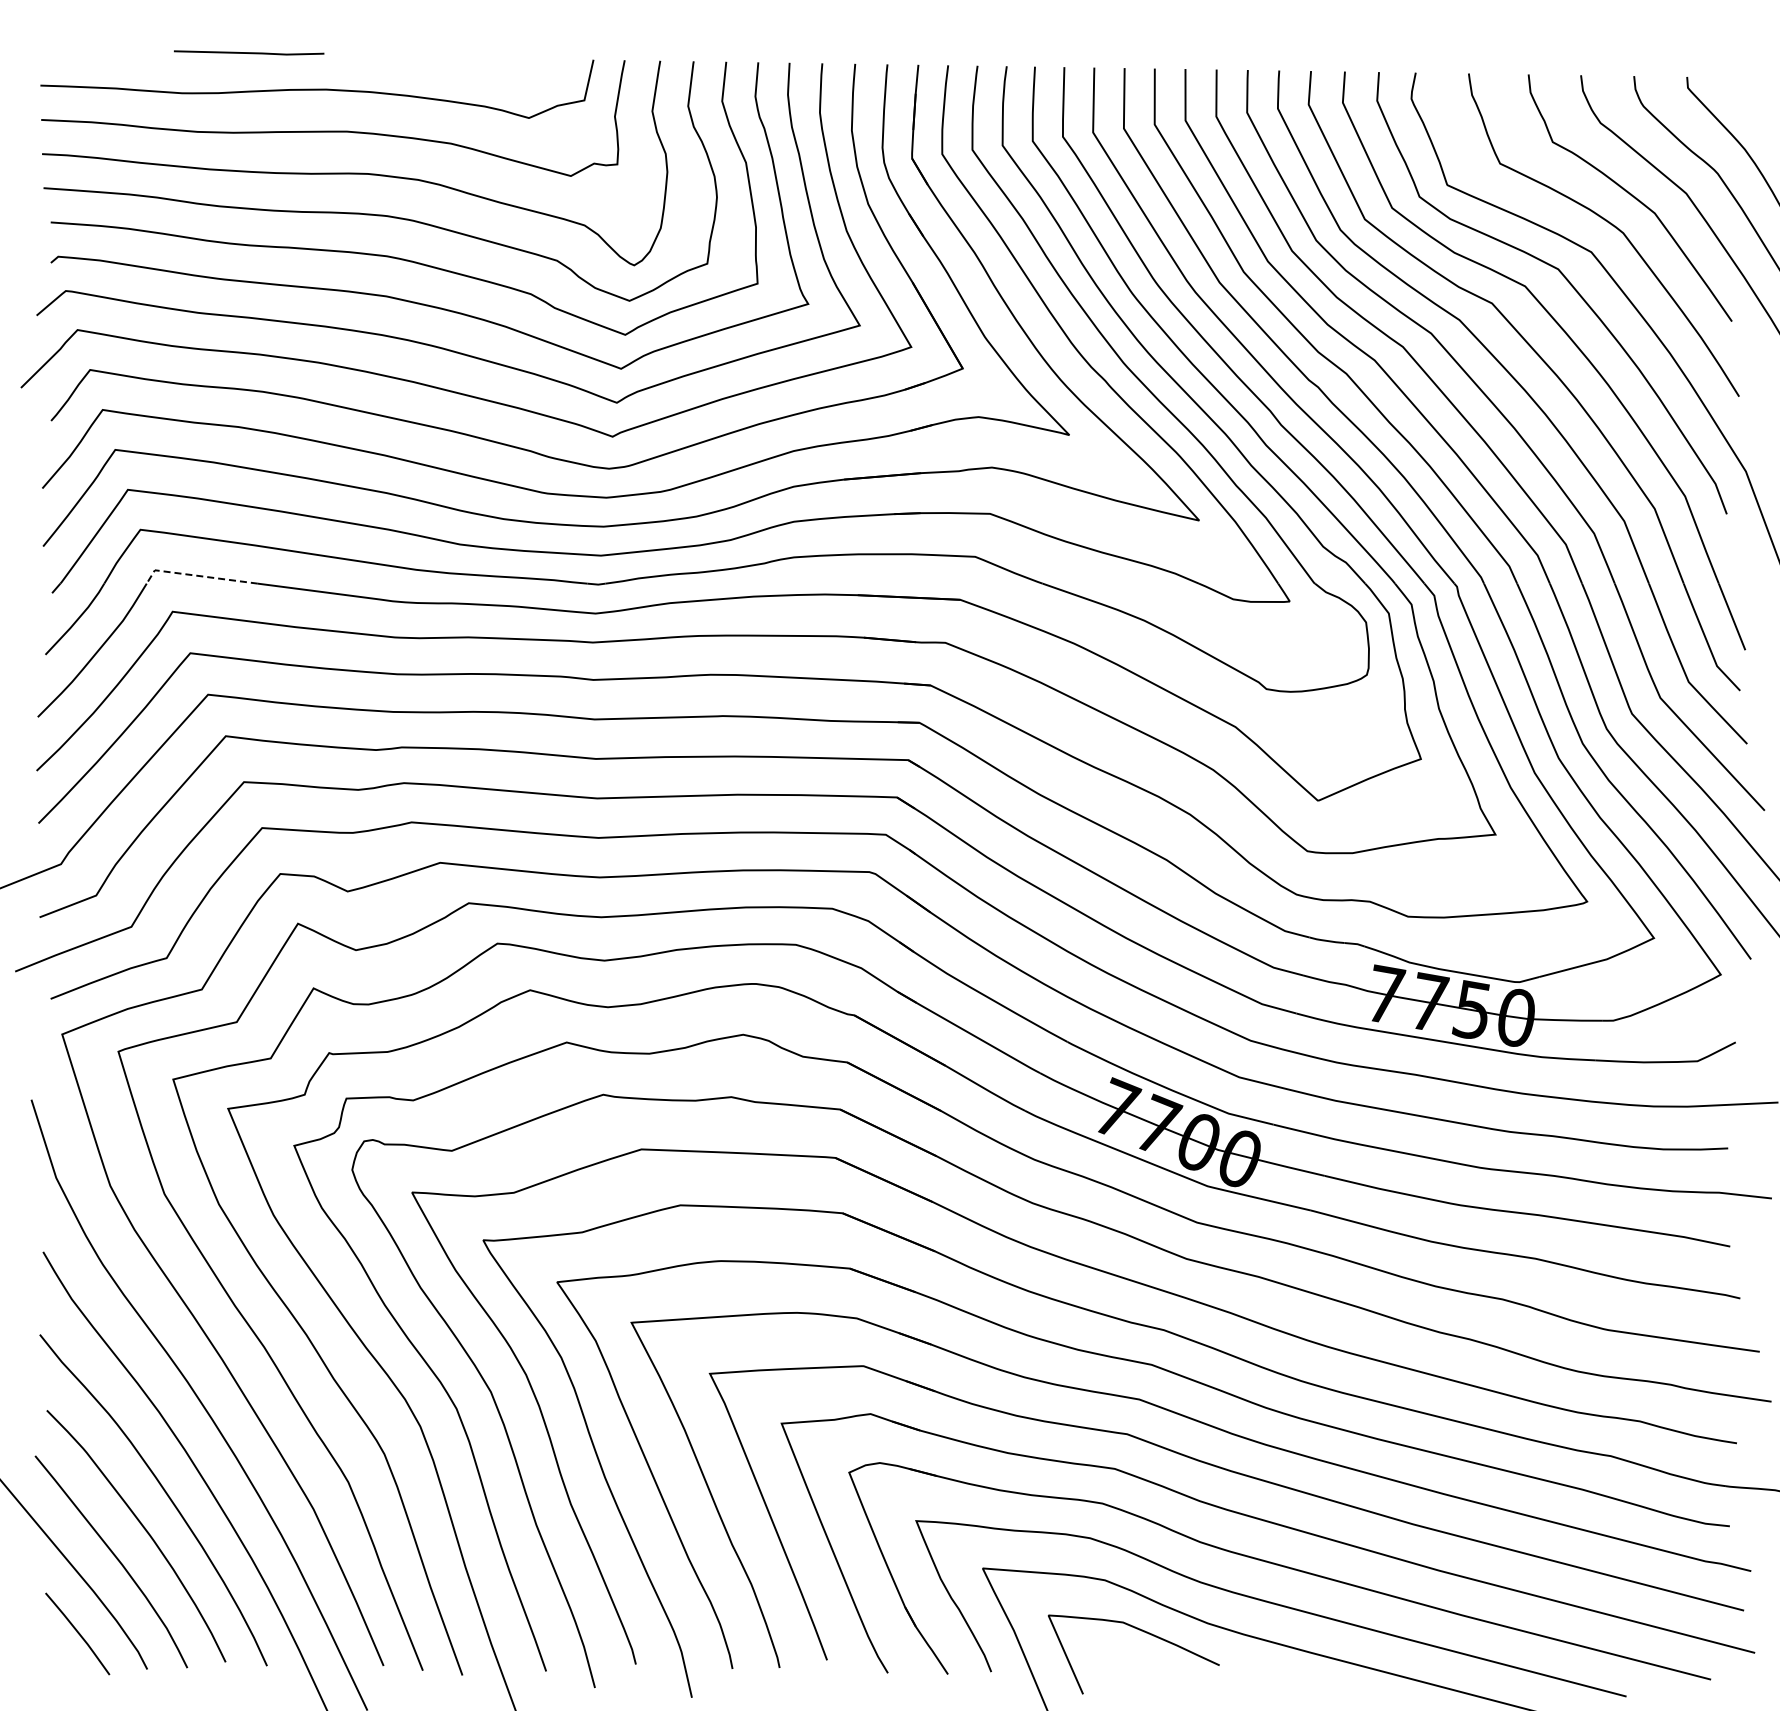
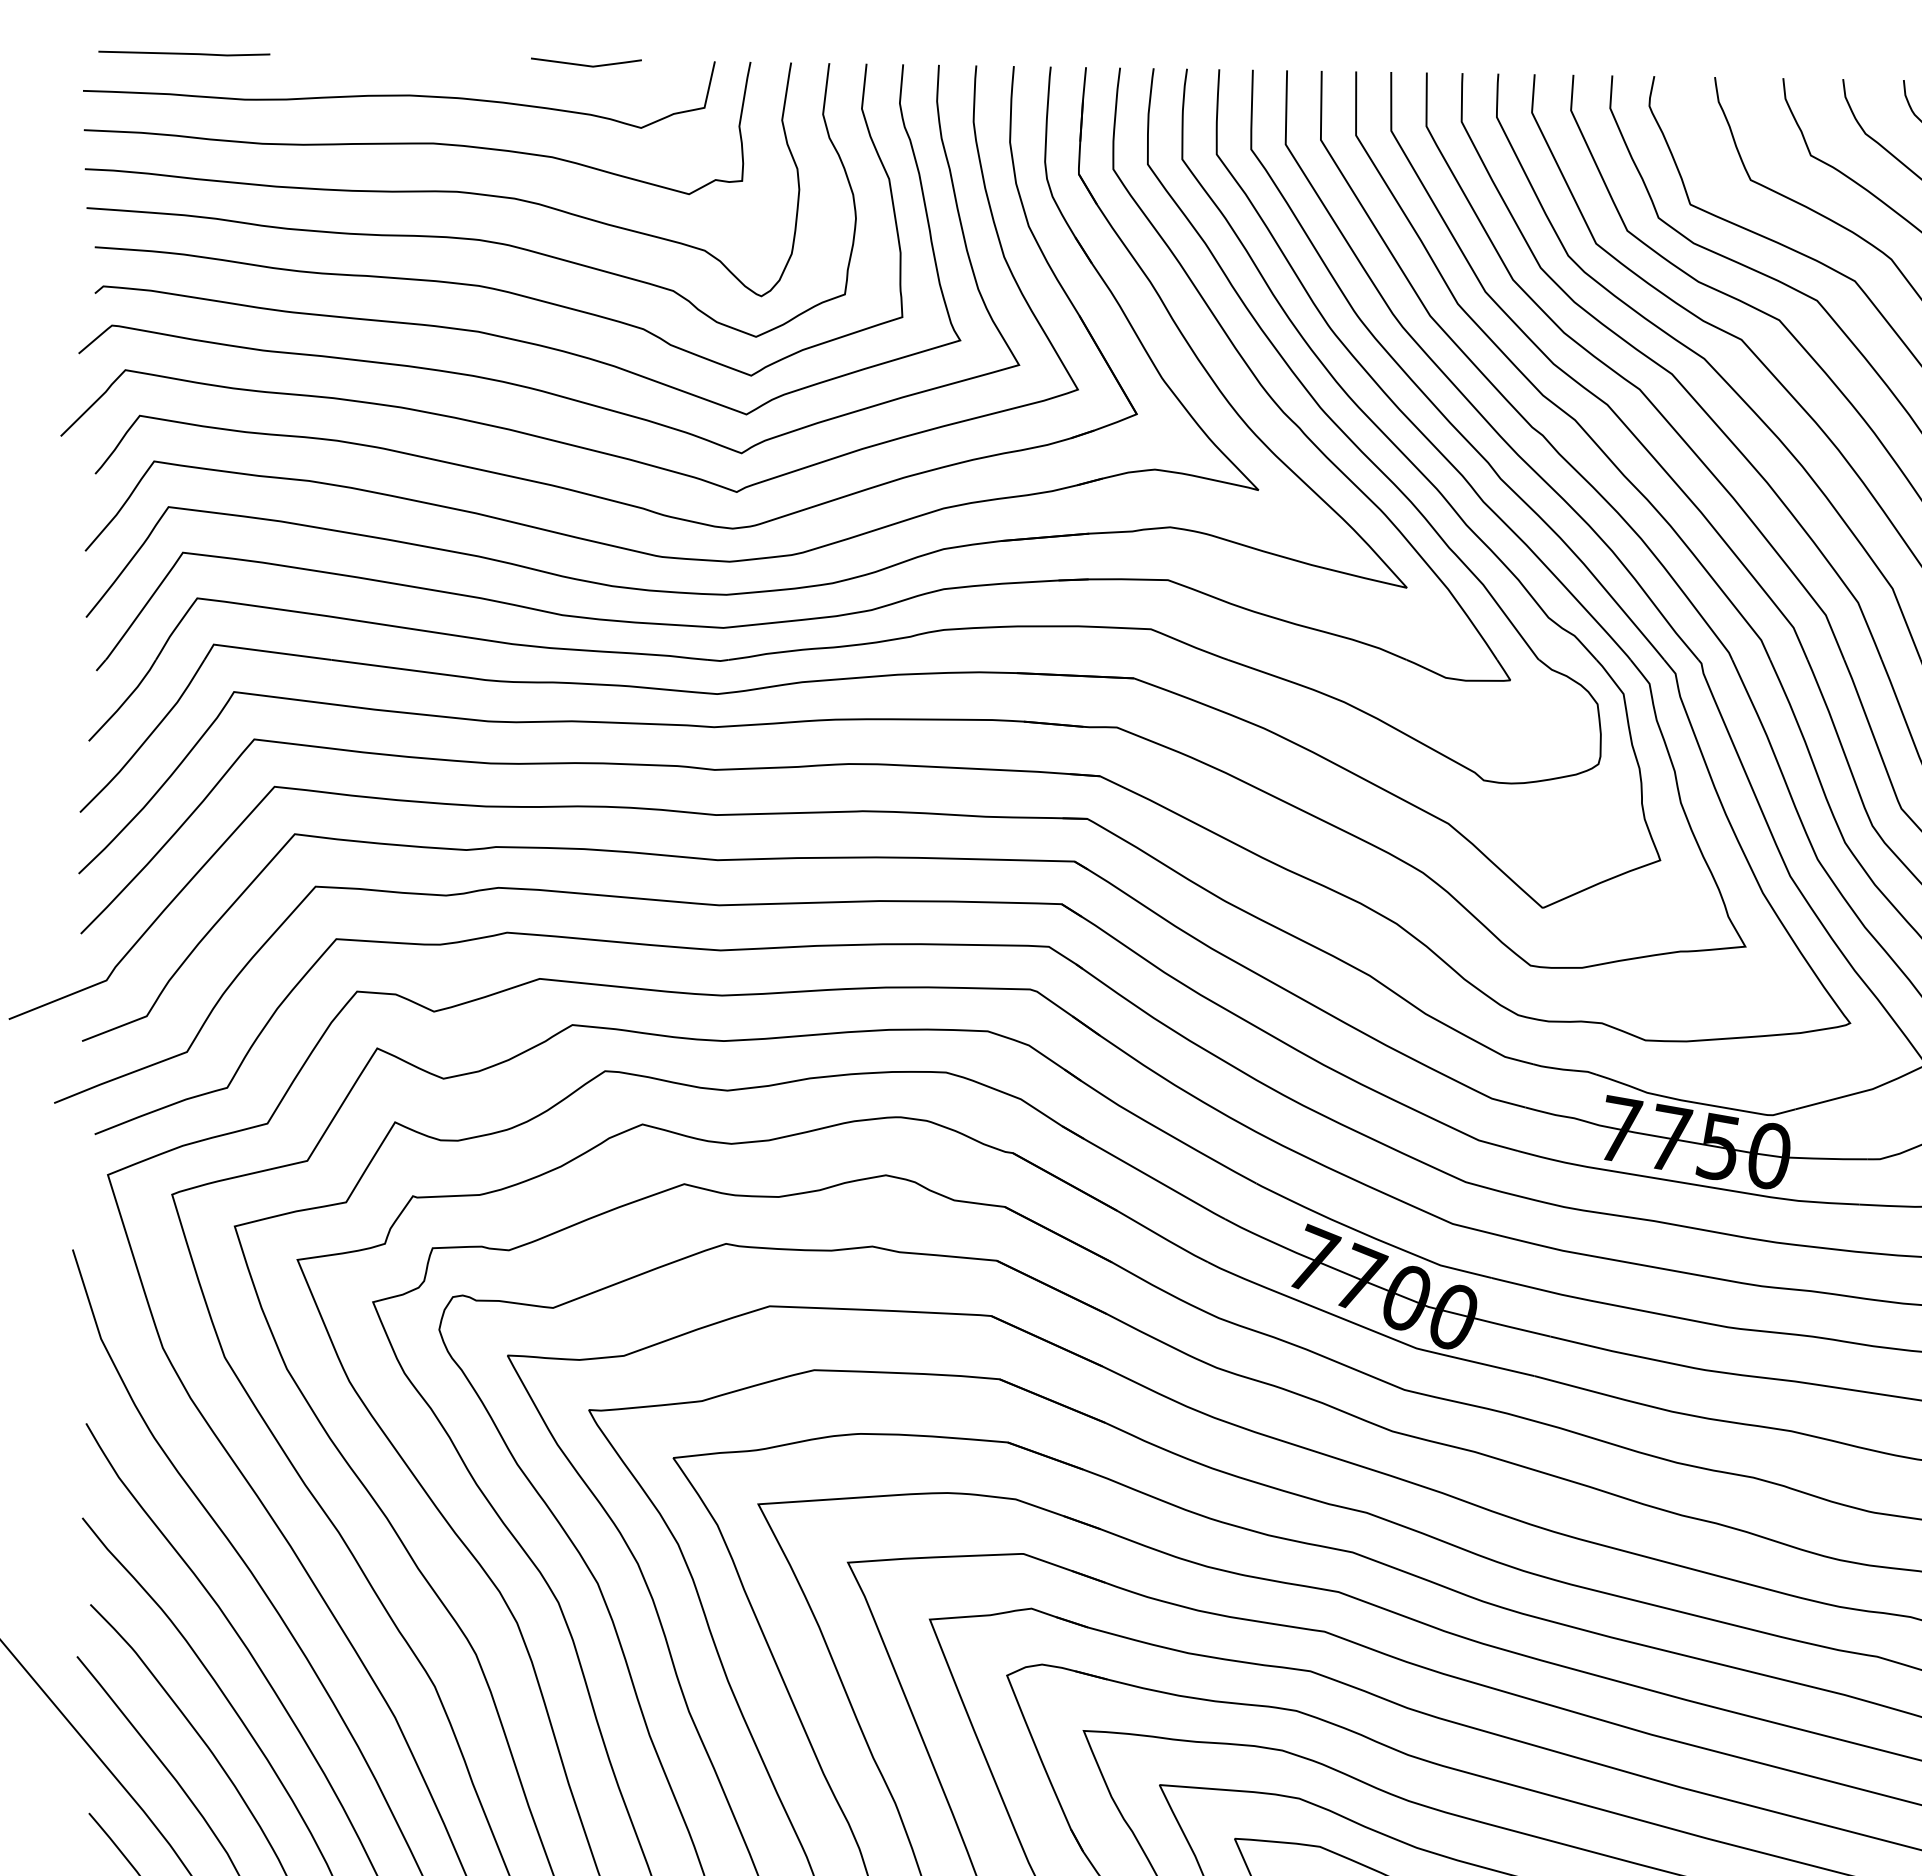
line: (249, 52) -> (184, 53), moved
line: (480, 62) -> (585, 64), added
line: (196, 575) -> (261, 650), dashed -> solid

